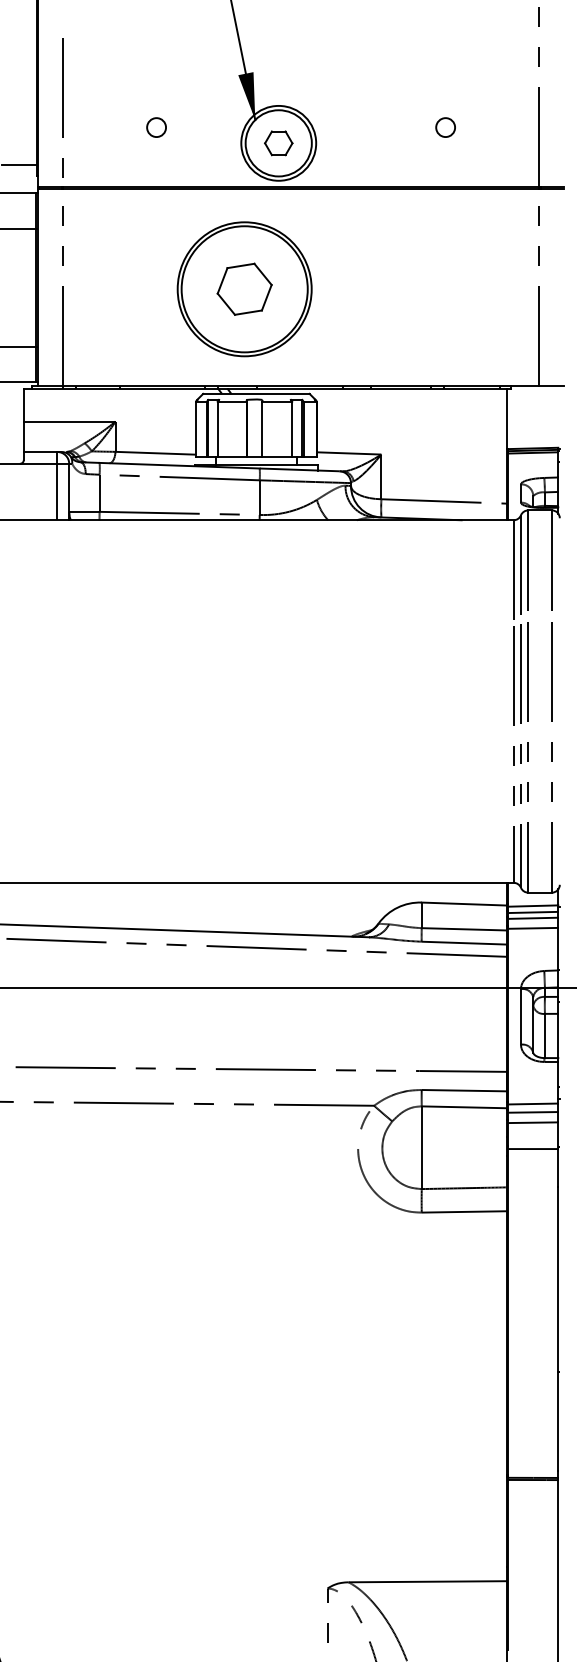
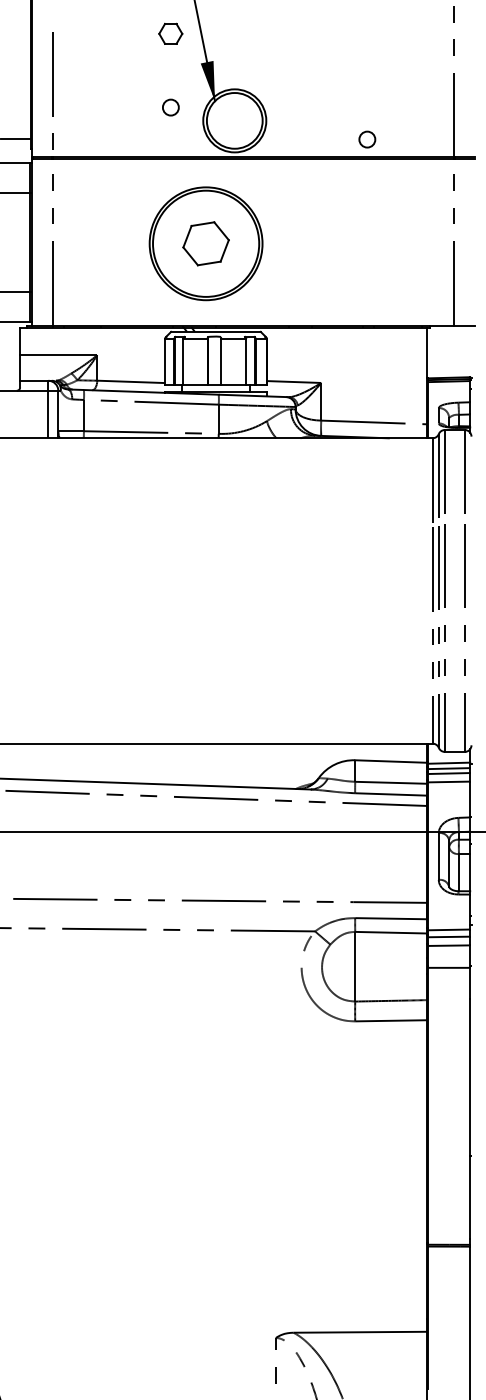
circle: (156, 127) -> (170, 107), moved
circle: (445, 127) -> (367, 139), moved
part: (278, 142) -> (170, 33), moved

